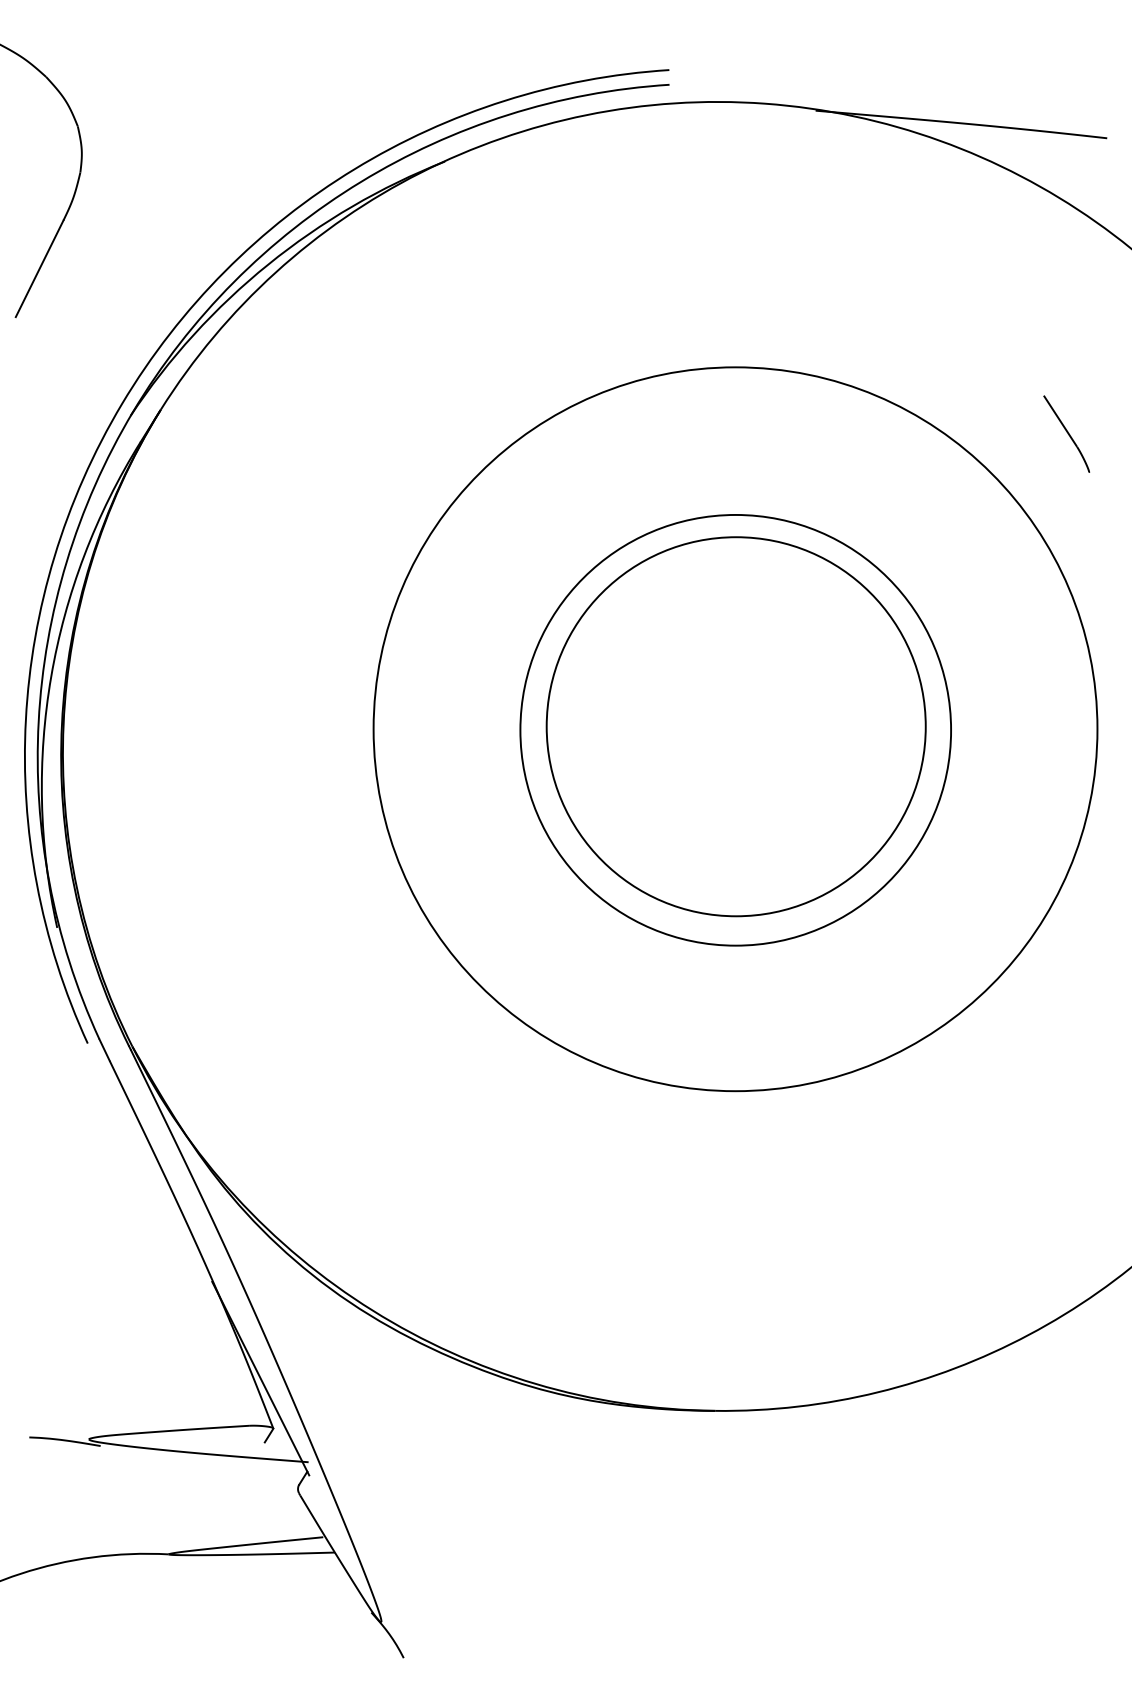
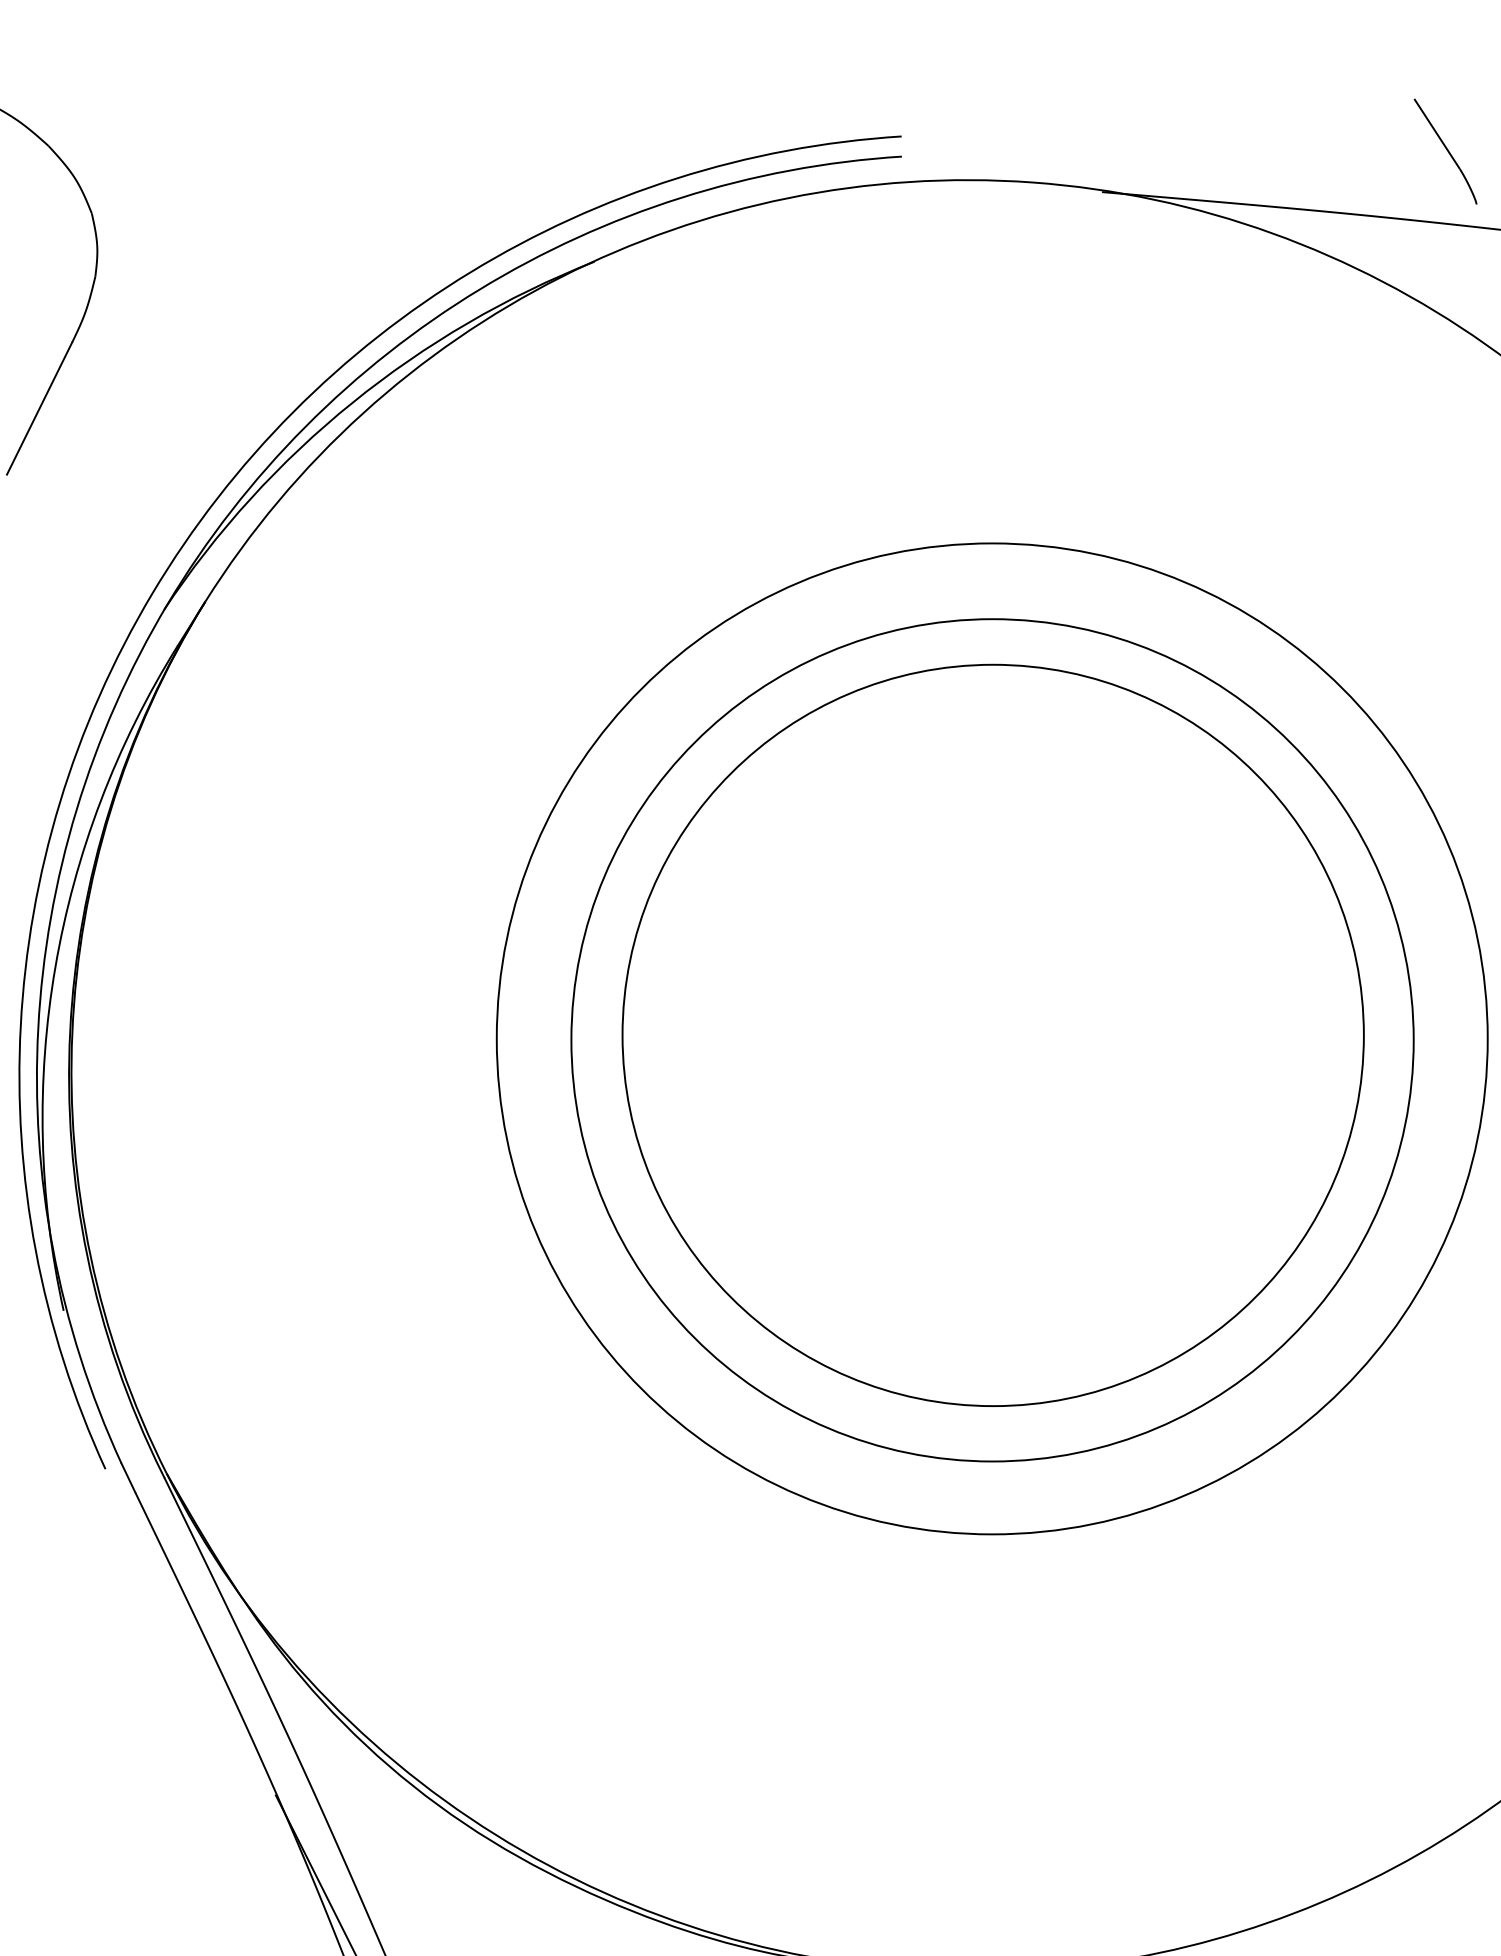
part: (1066, 433) -> (1445, 150), moved
circle: (736, 726) -> (993, 1035), size x1.43
circle: (735, 729) -> (992, 1039), size x1.43

